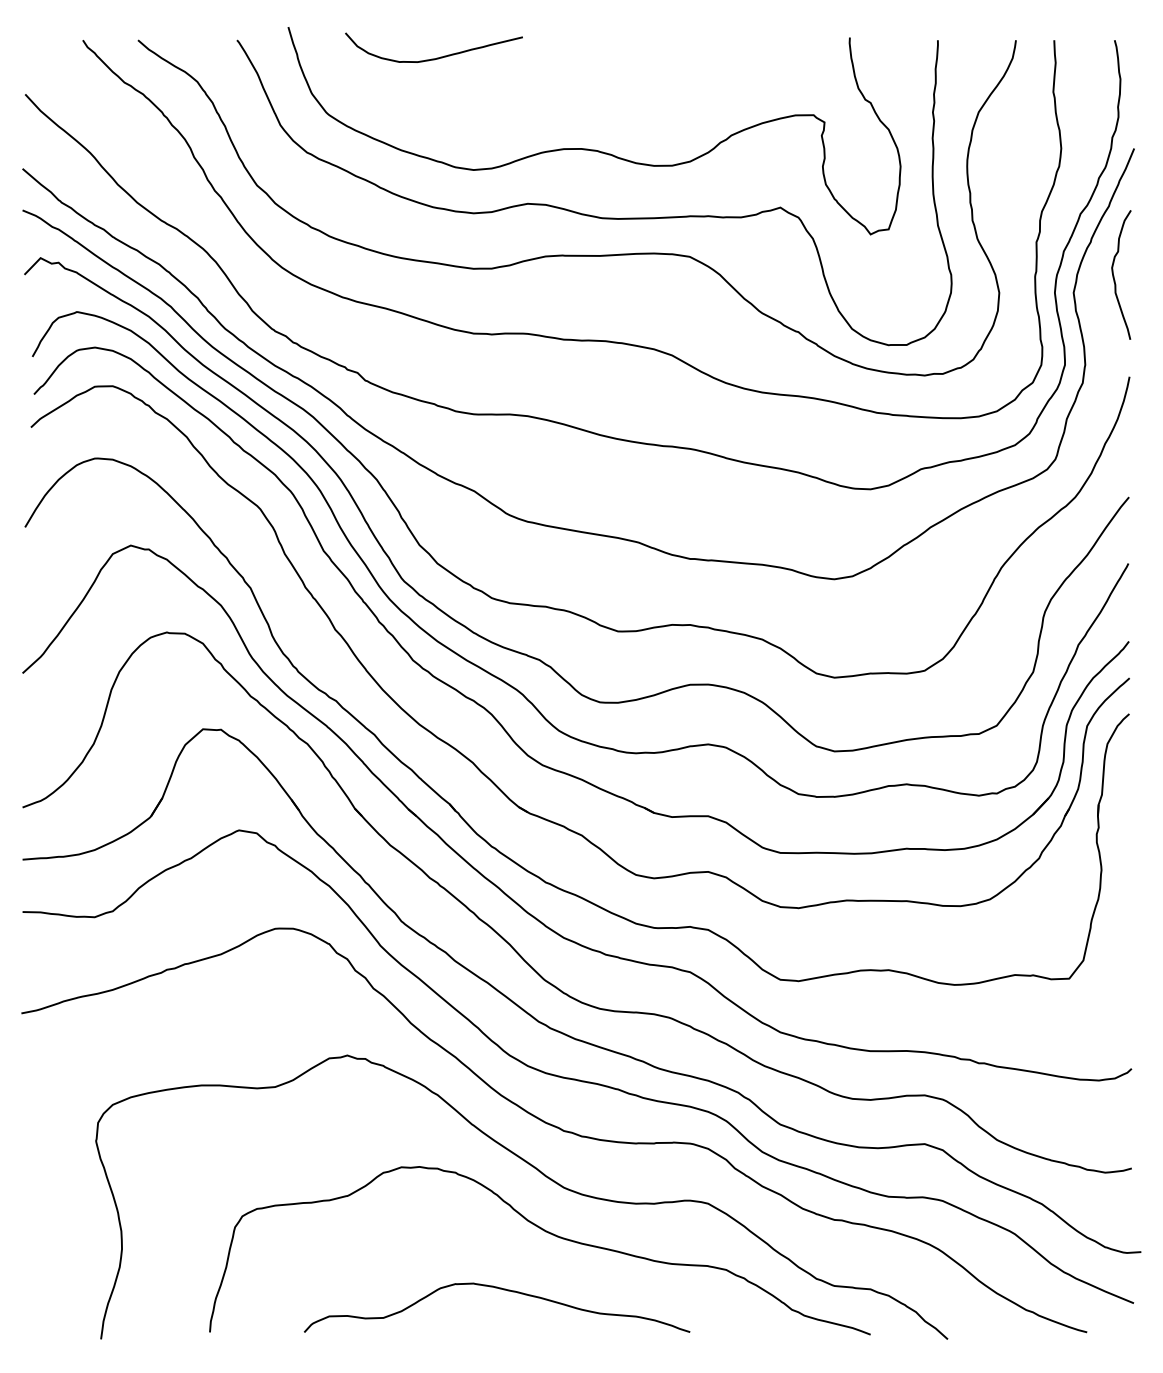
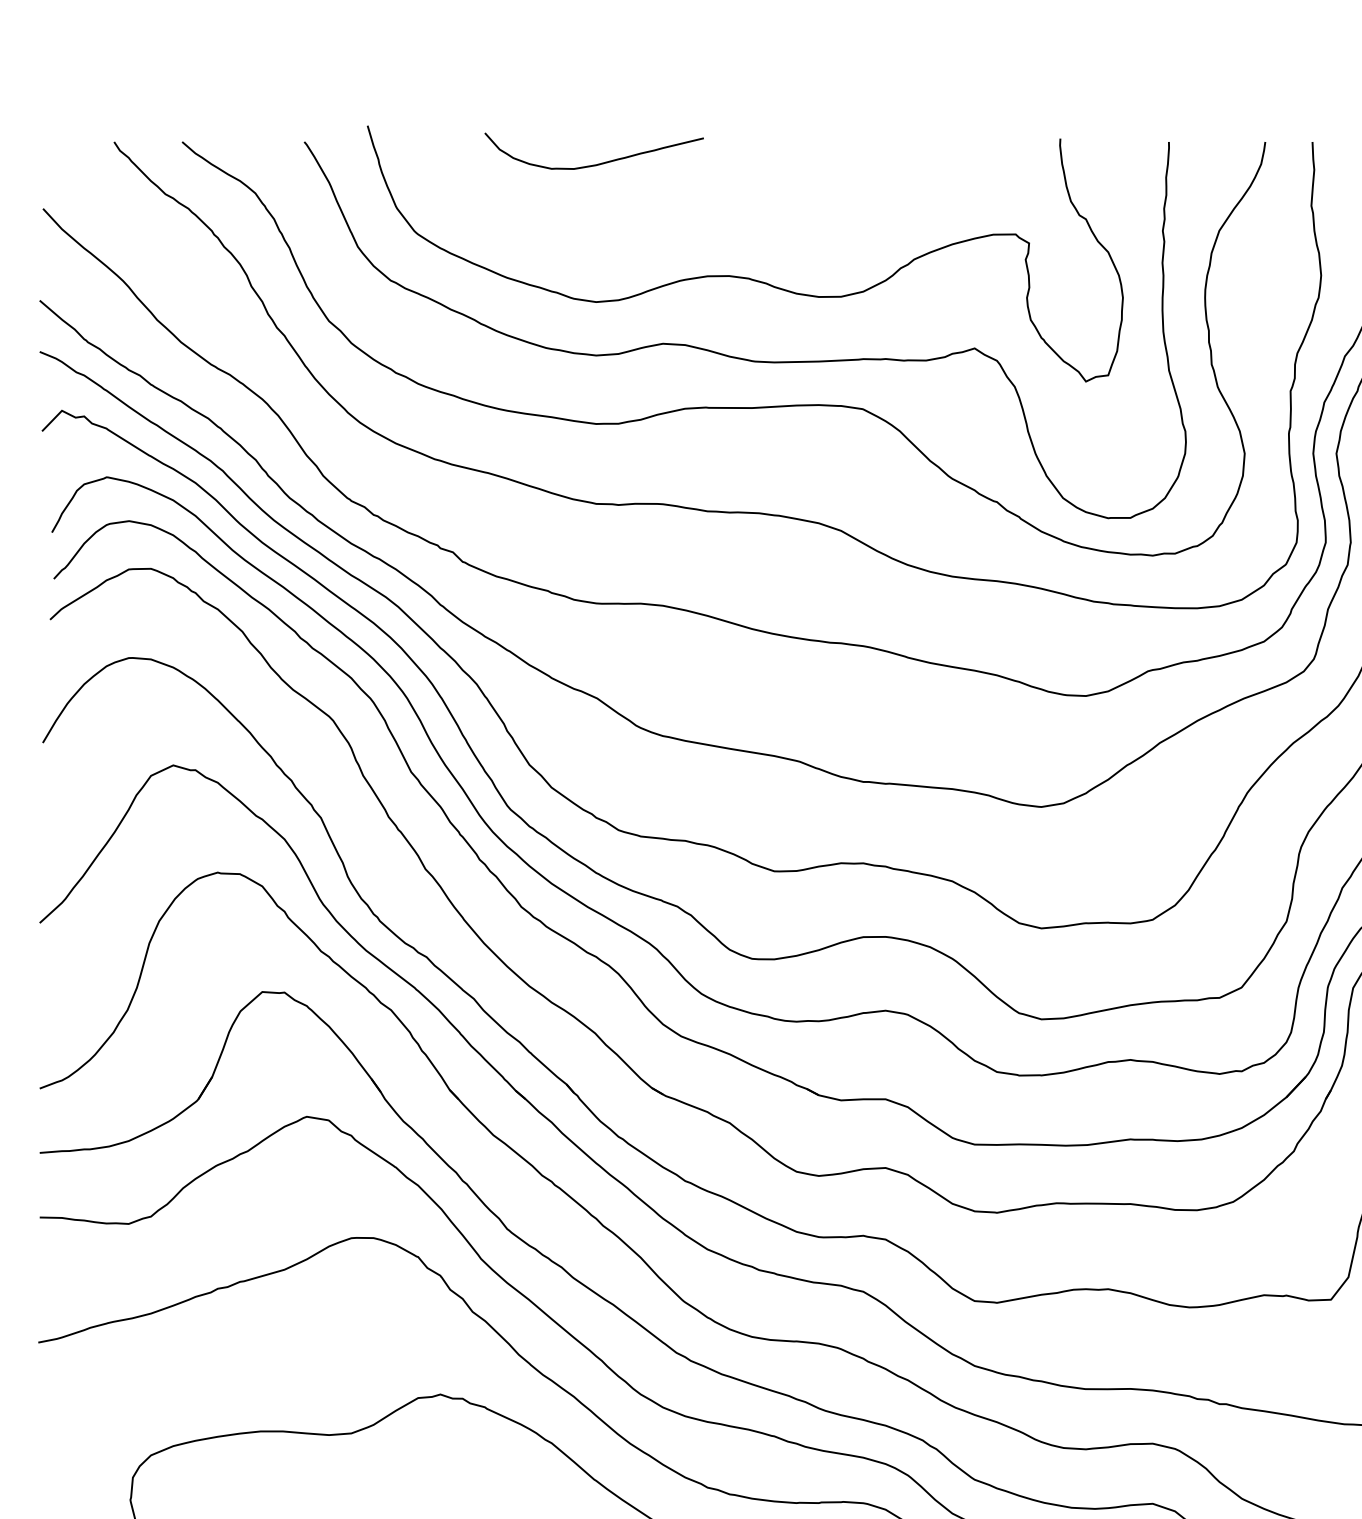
curve: (436, 57) -> (597, 163), moved

